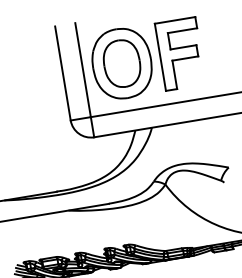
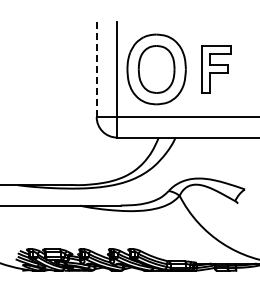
part: (181, 53) -> (216, 69), size x0.7
line: (62, 73) -> (96, 69), solid -> dashed

